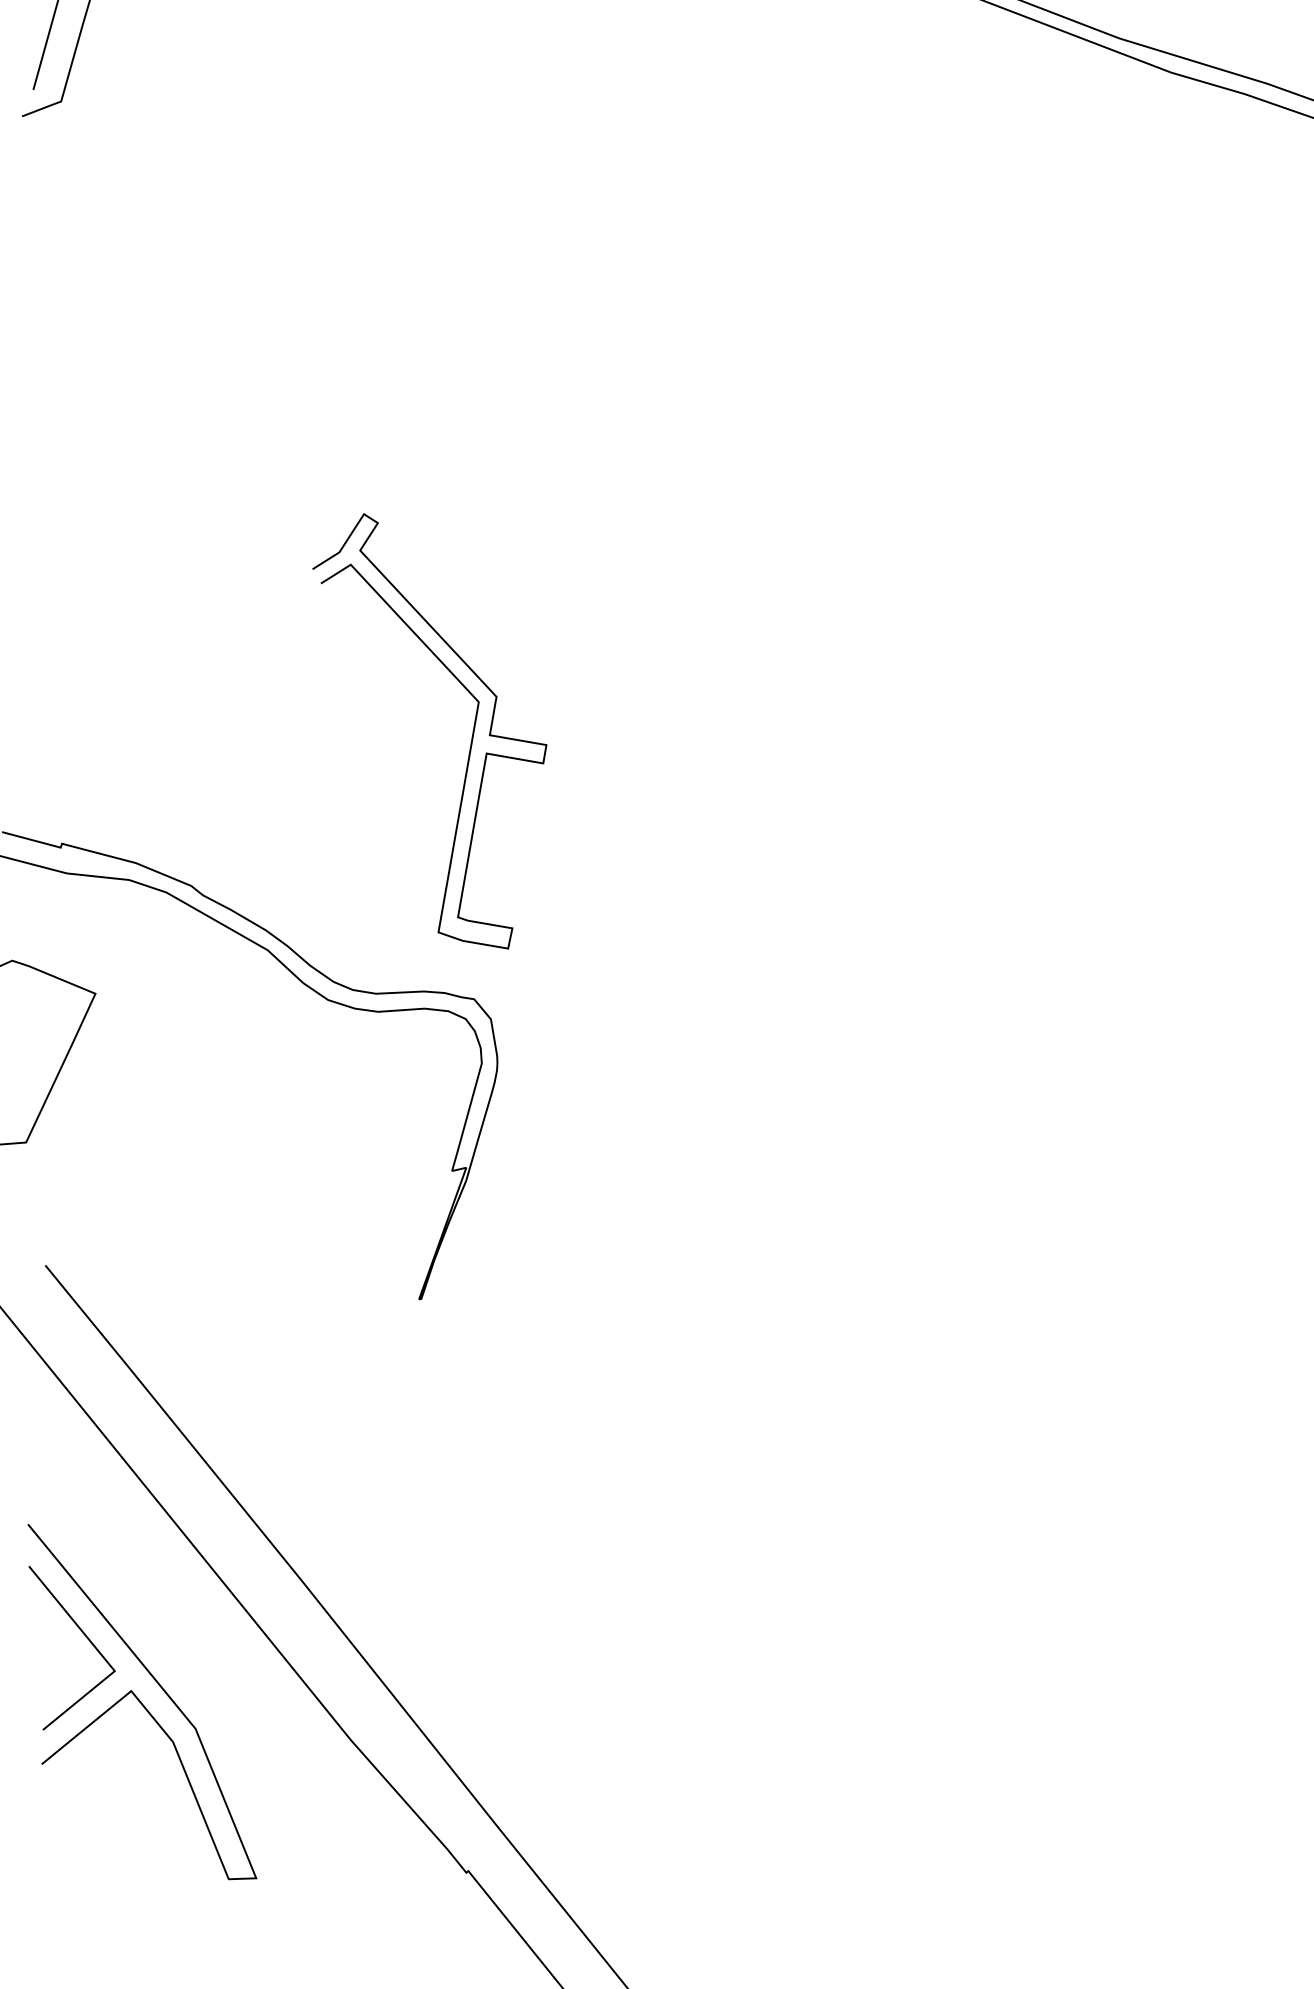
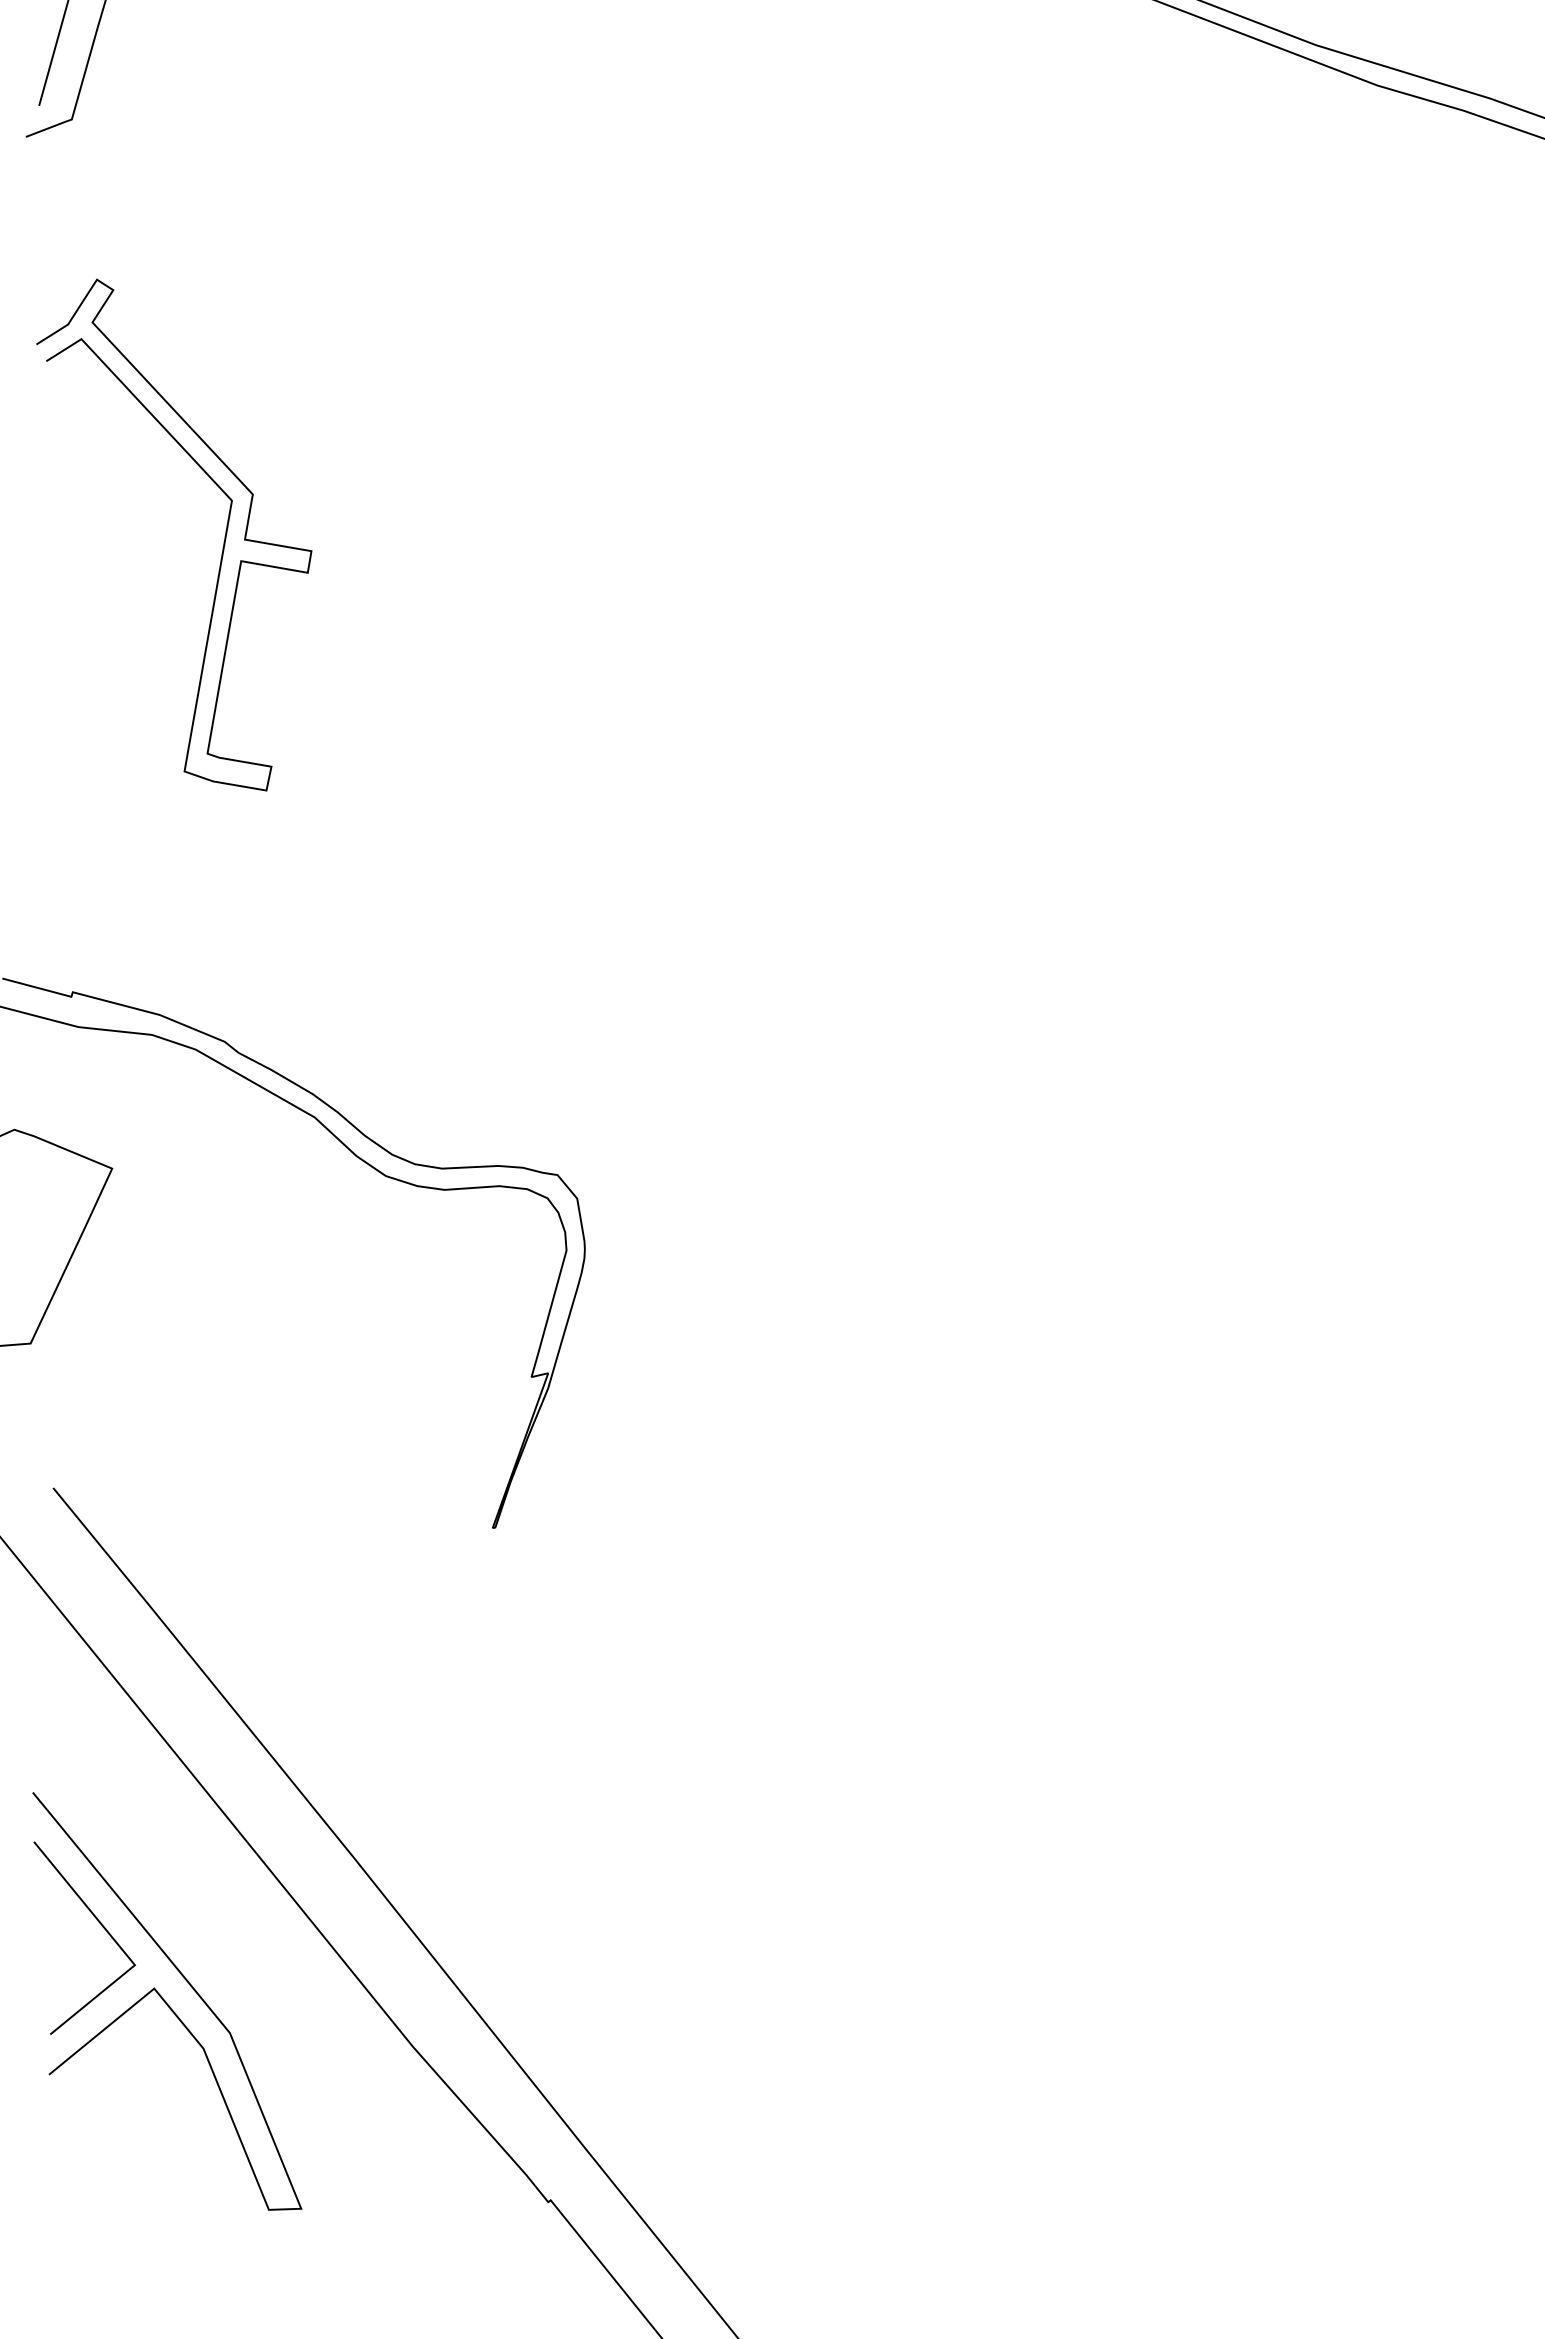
curve: (471, 737) -> (223, 542), moved

